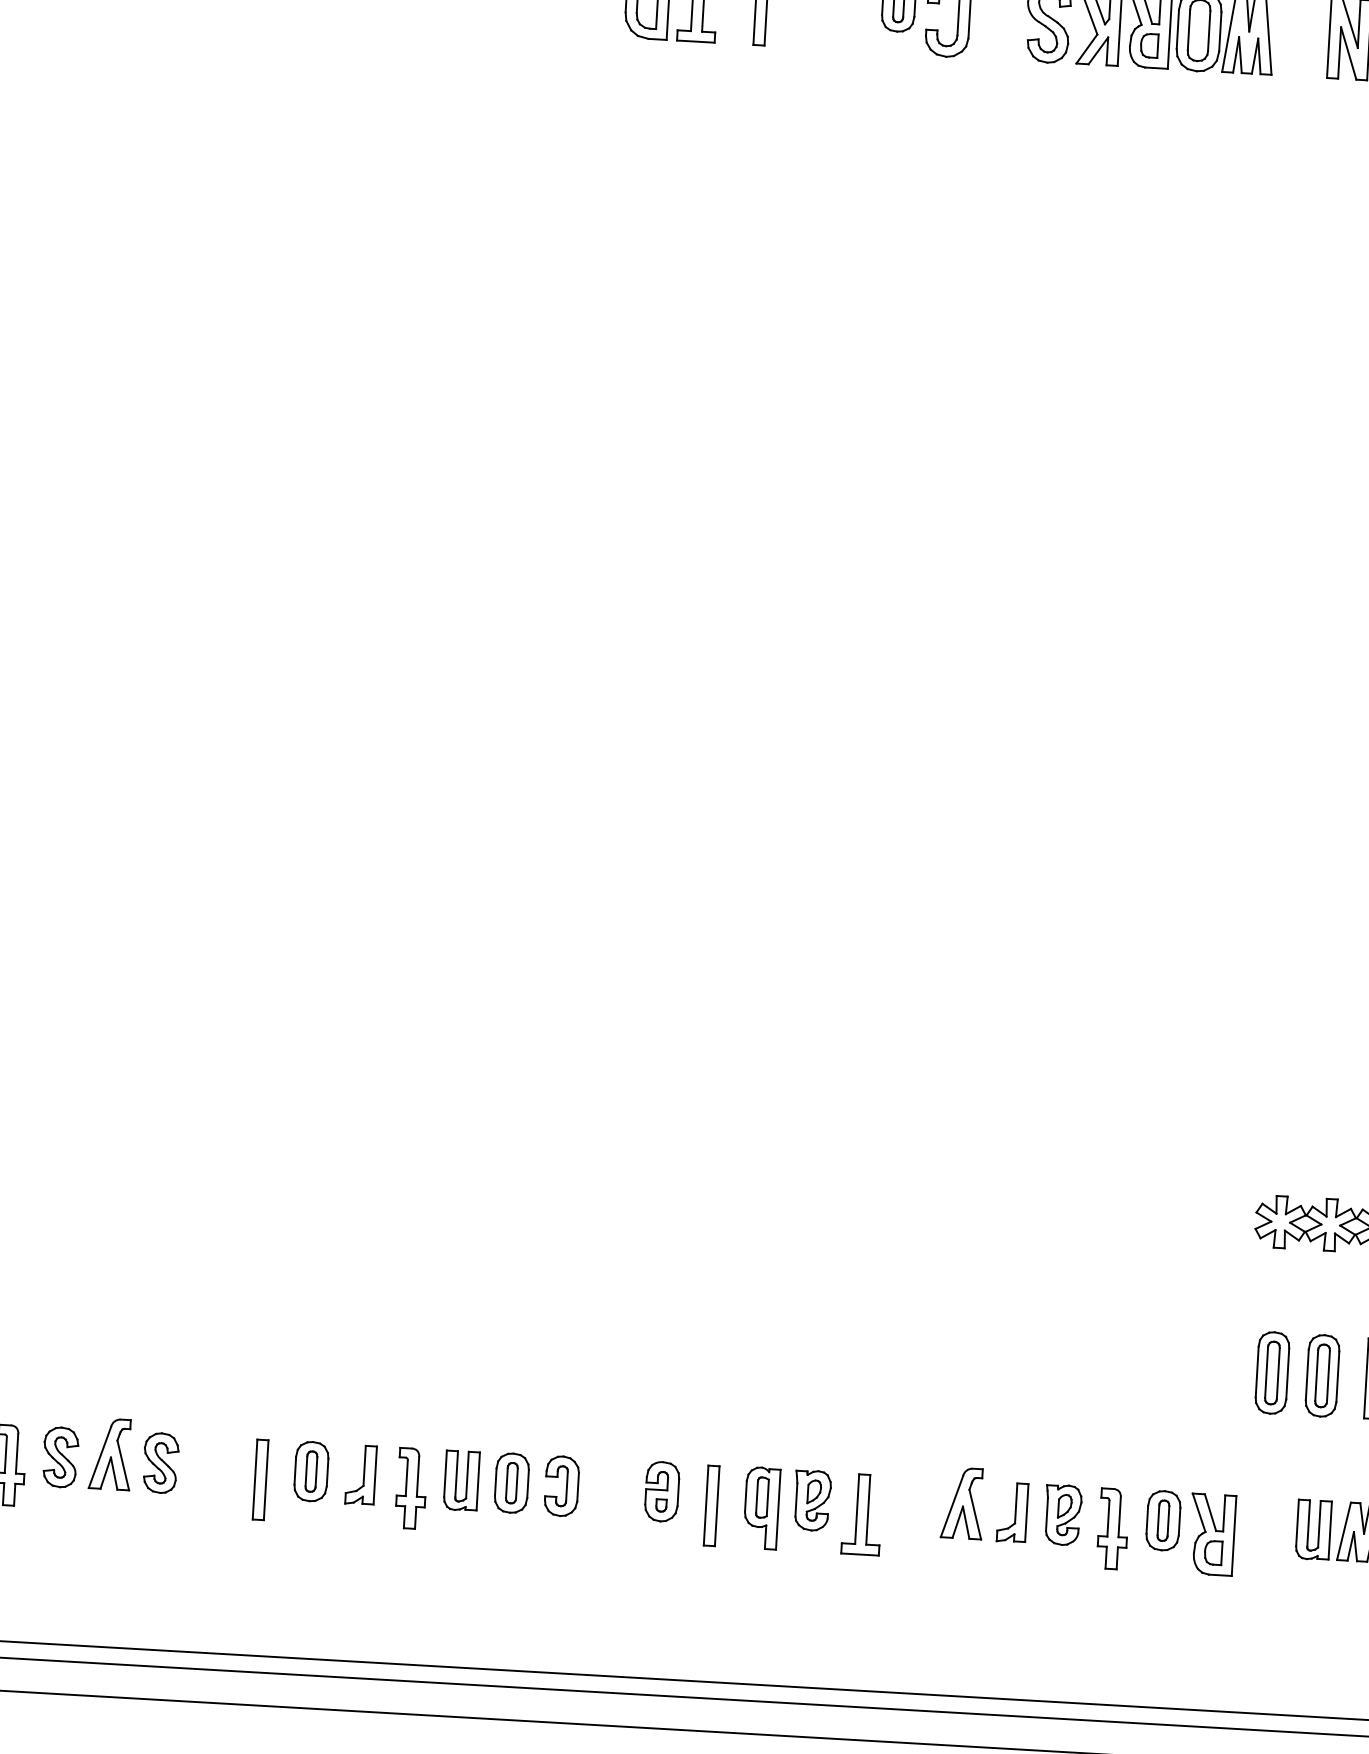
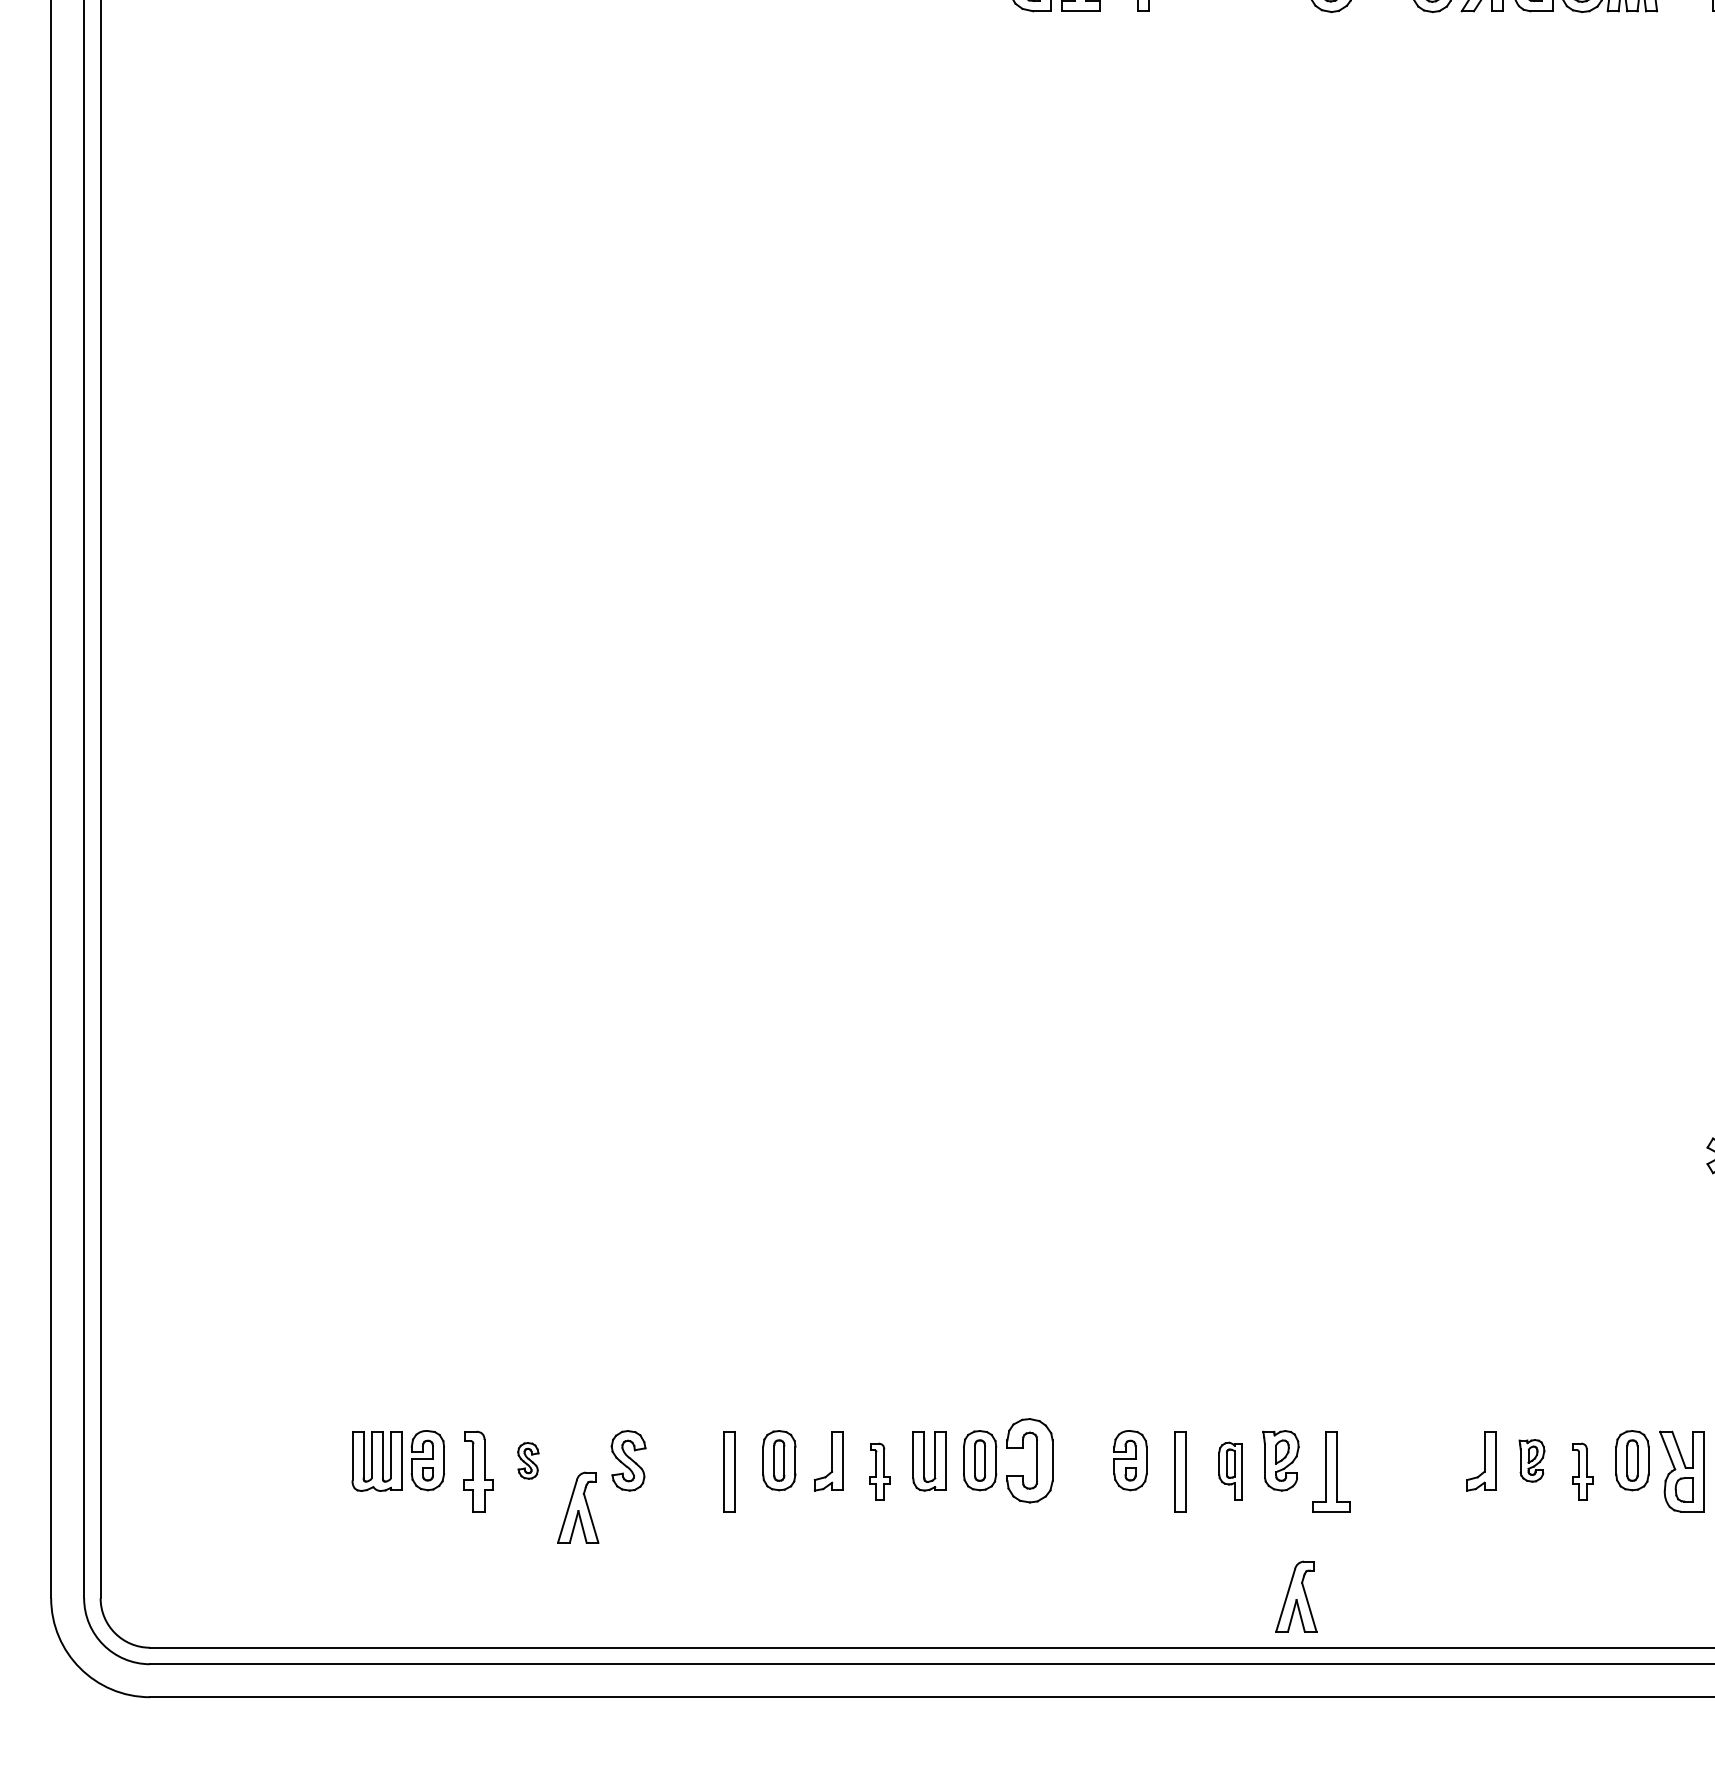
part: (111, 1453) -> (578, 1507), moved
part: (60, 1457) -> (528, 1460), size x0.6
part: (562, 1485) -> (1030, 1460), size x1.4
part: (410, 1488) -> (879, 1471), size x0.7
part: (963, 1503) -> (1296, 1596), moved
part: (761, 1507) -> (1230, 1470), size x0.7
part: (1062, 1514) -> (1531, 1460), size x0.7
part: (1112, 1528) -> (1582, 1471), size x0.7

